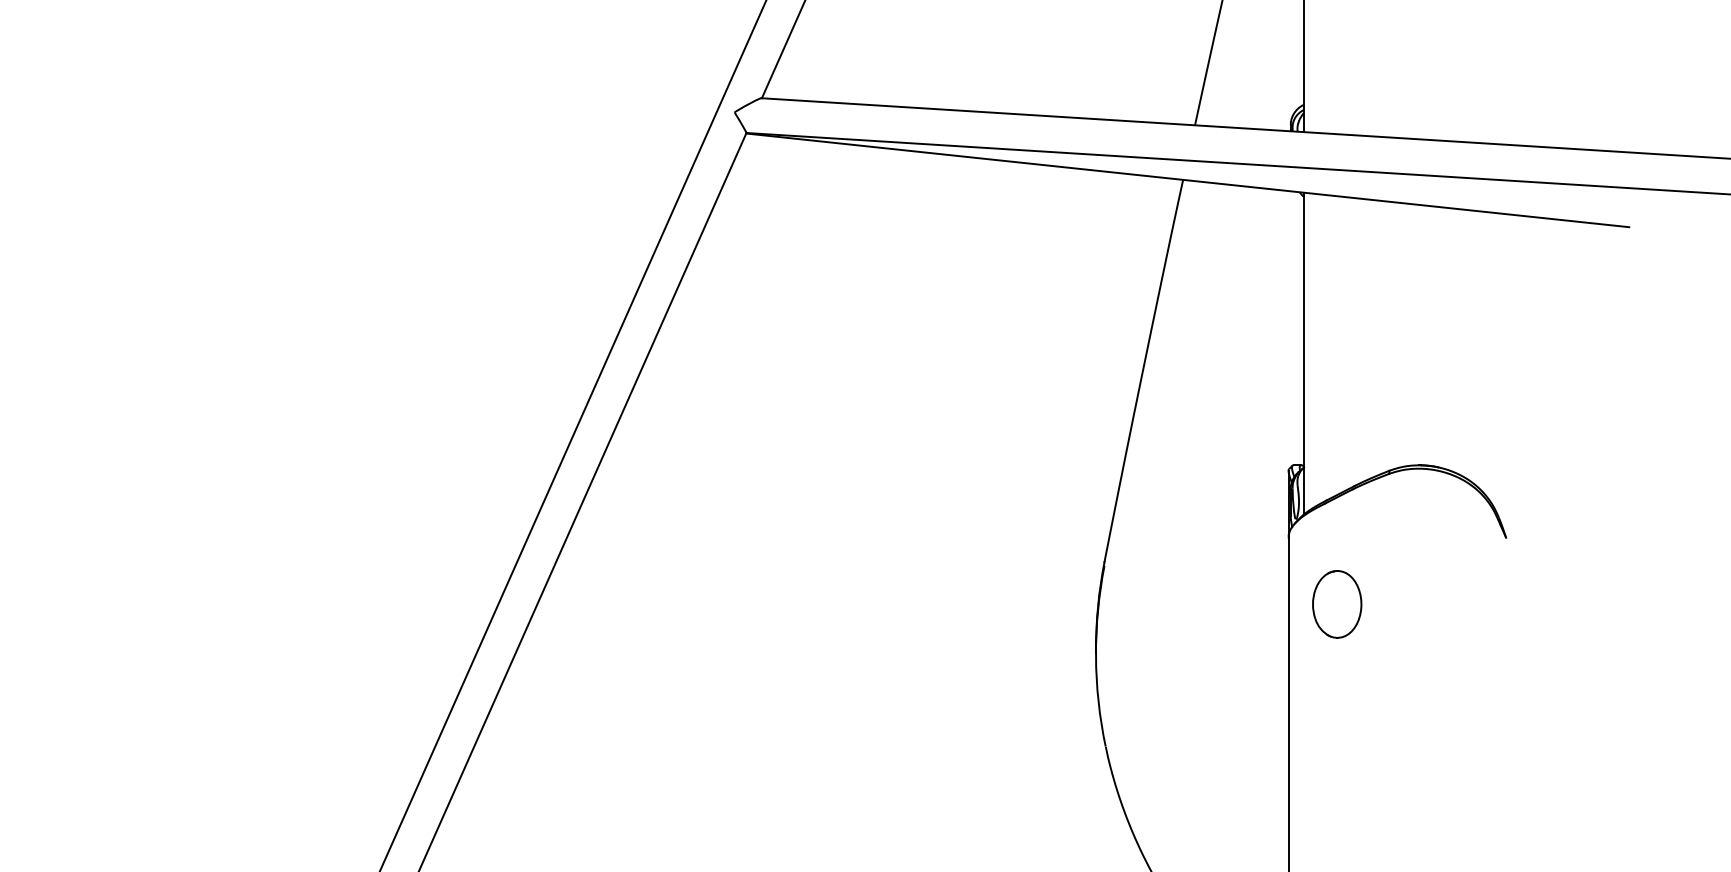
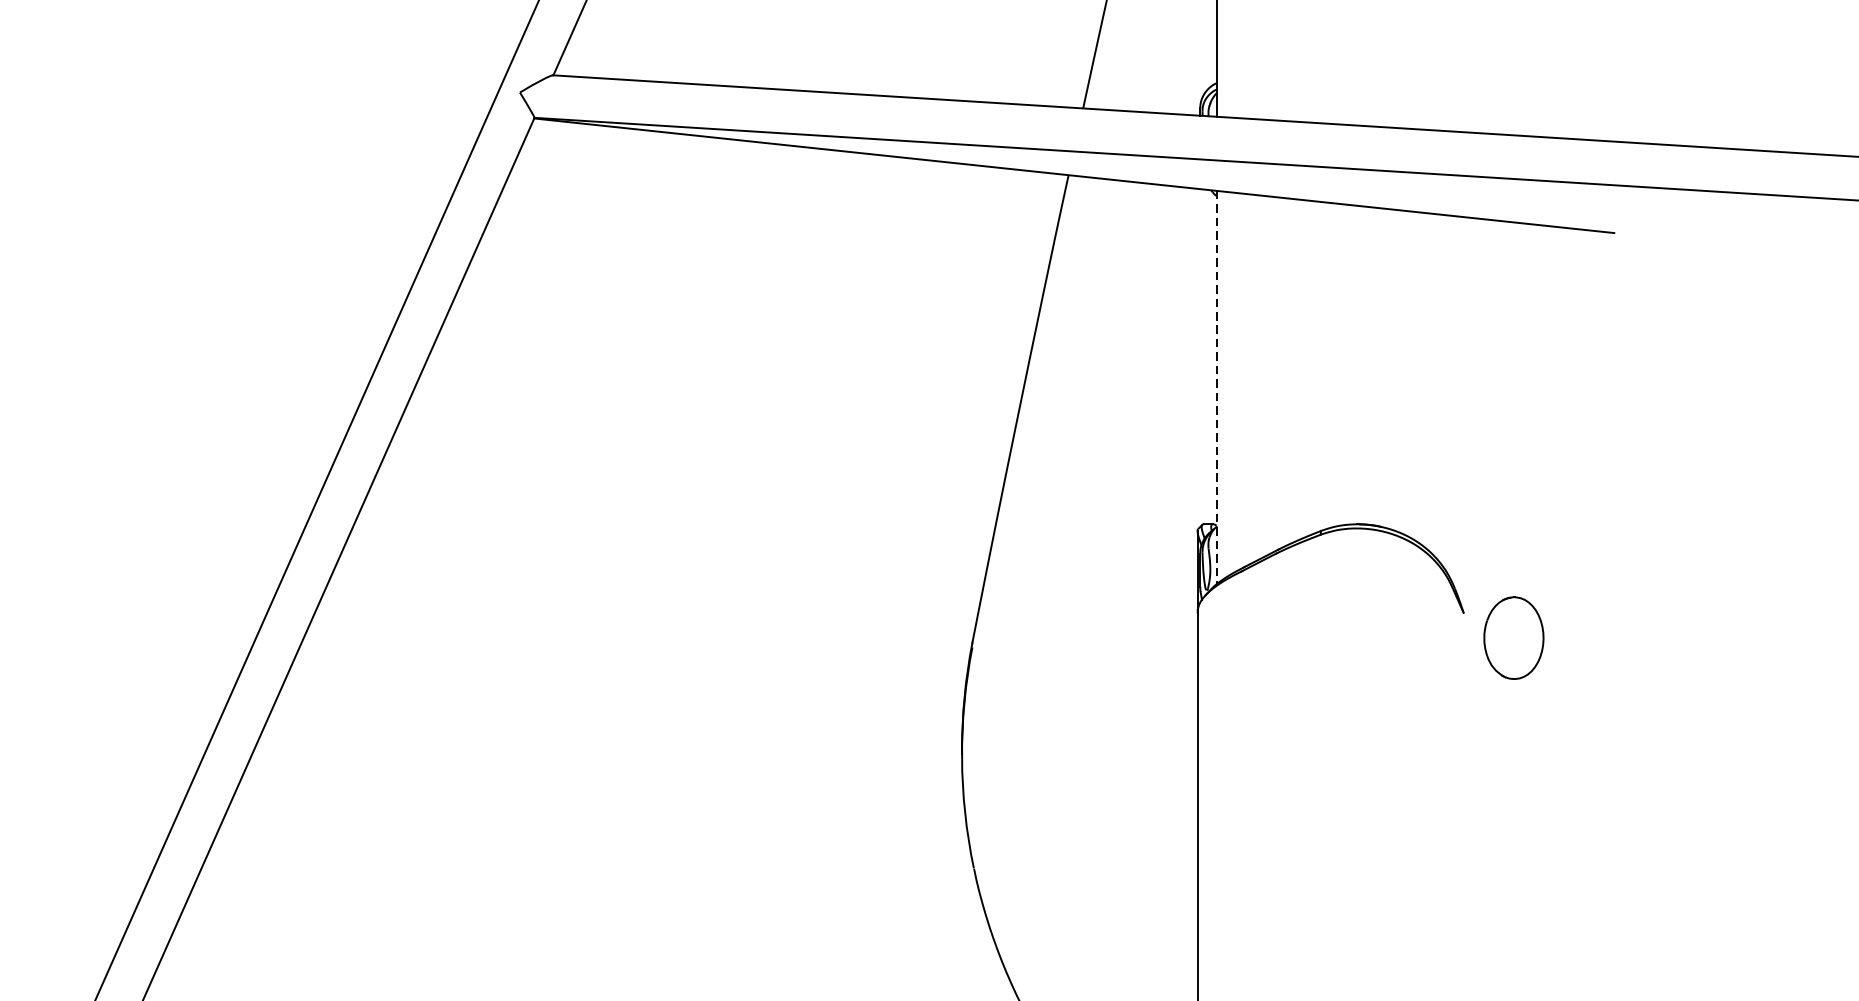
line: (1304, 353) -> (1217, 387), solid -> dashed
part: (1337, 604) -> (1514, 638), moved

